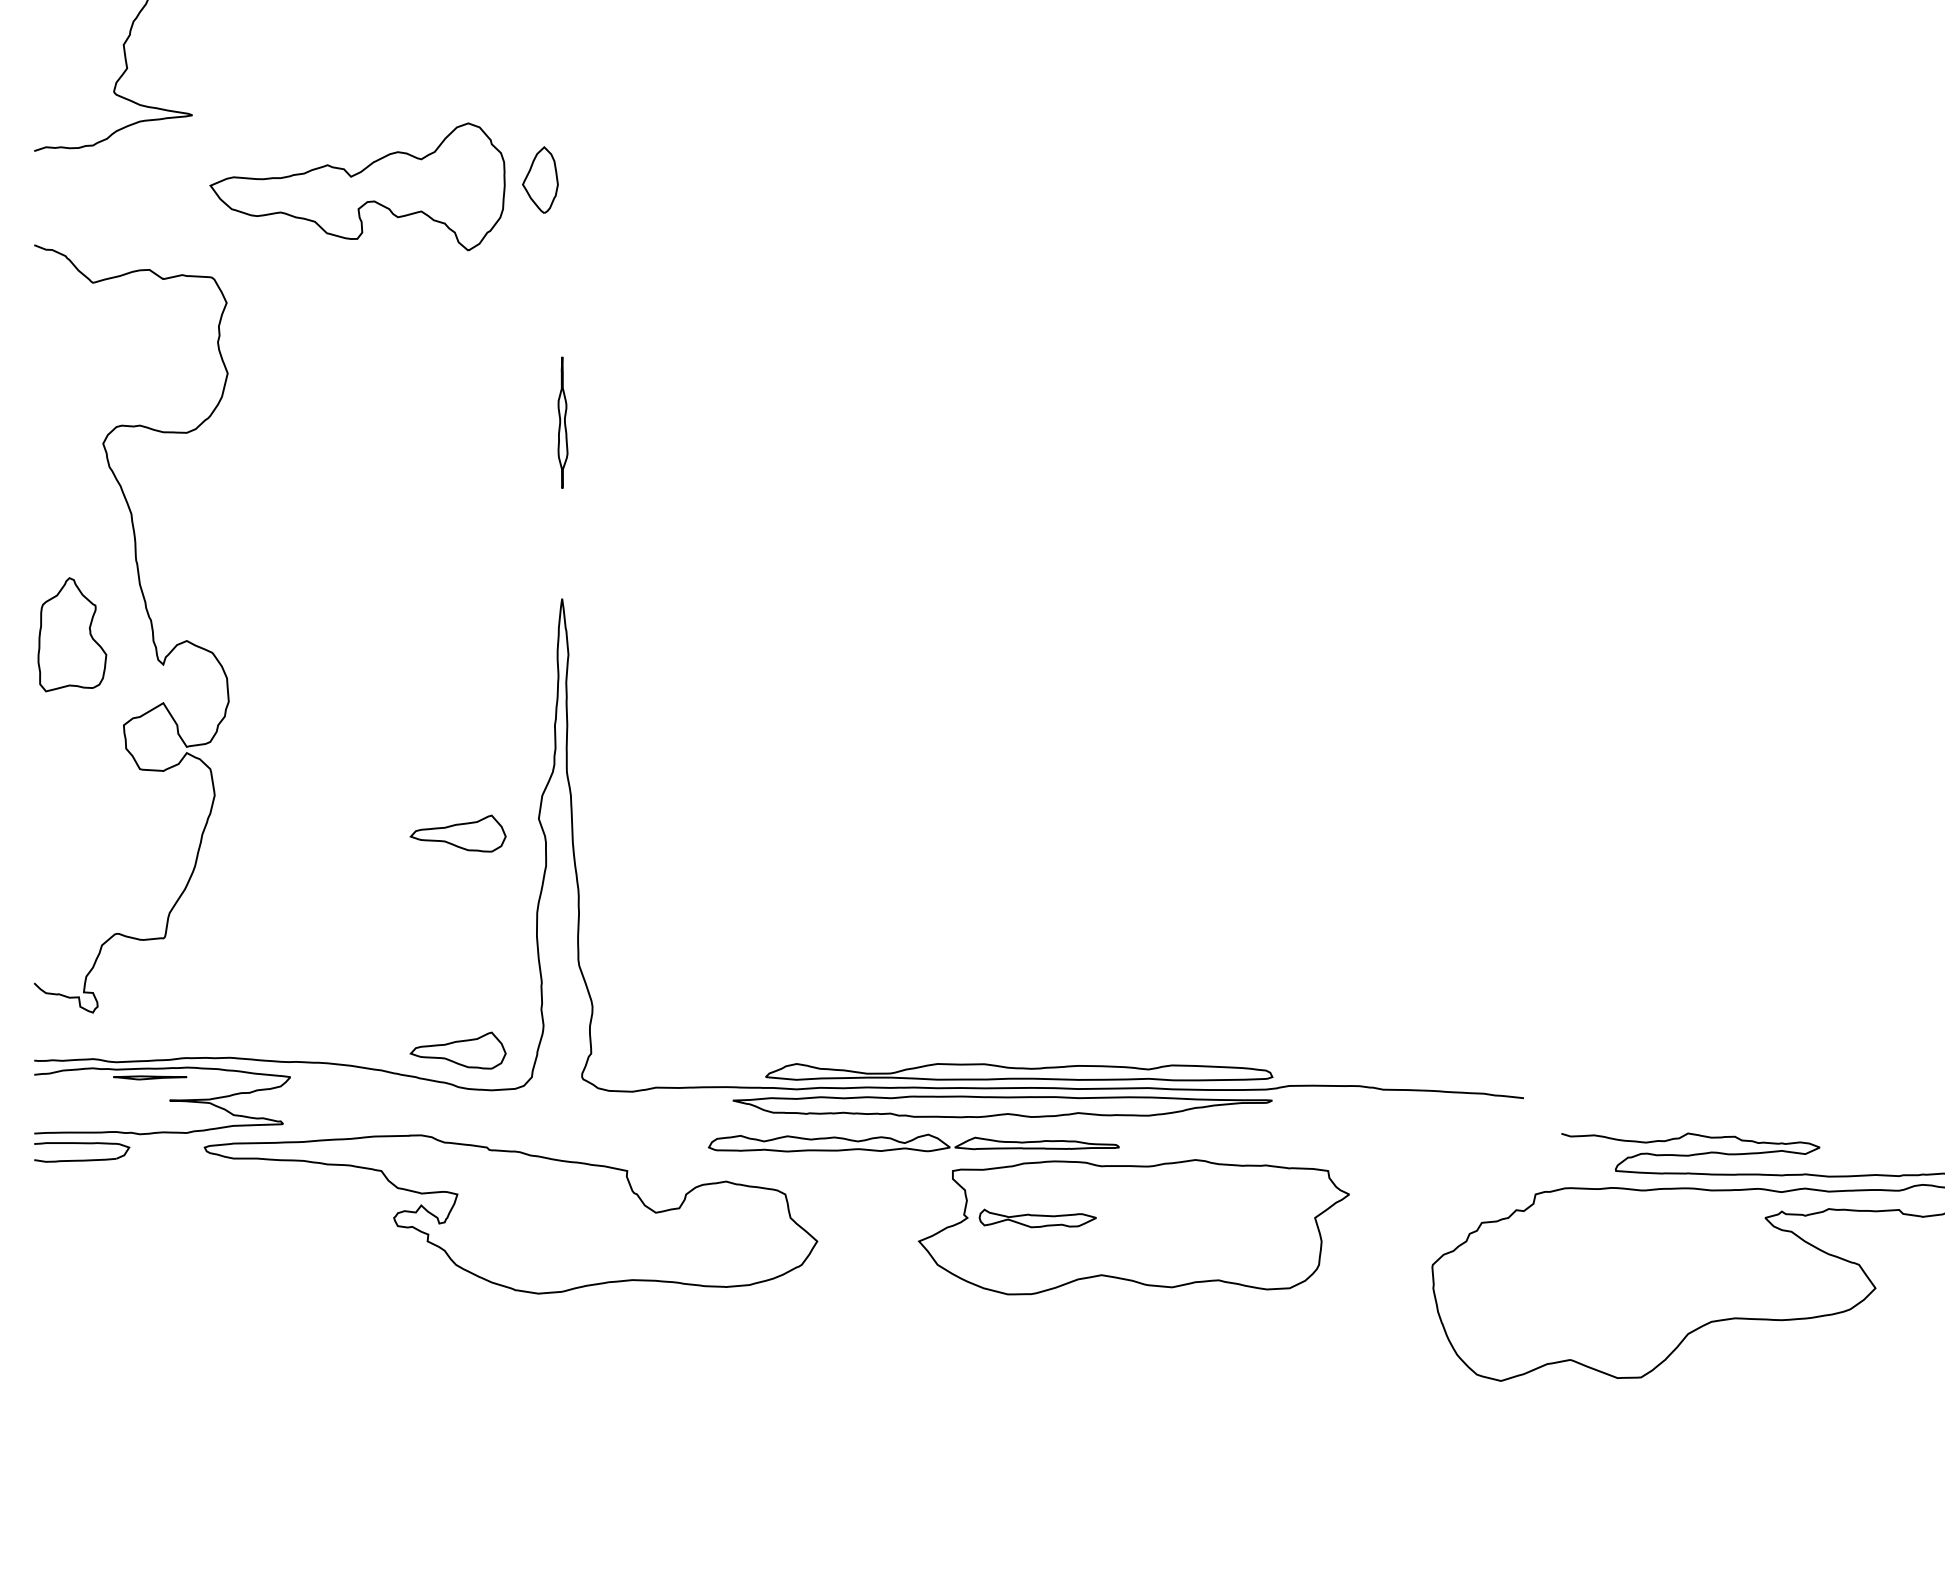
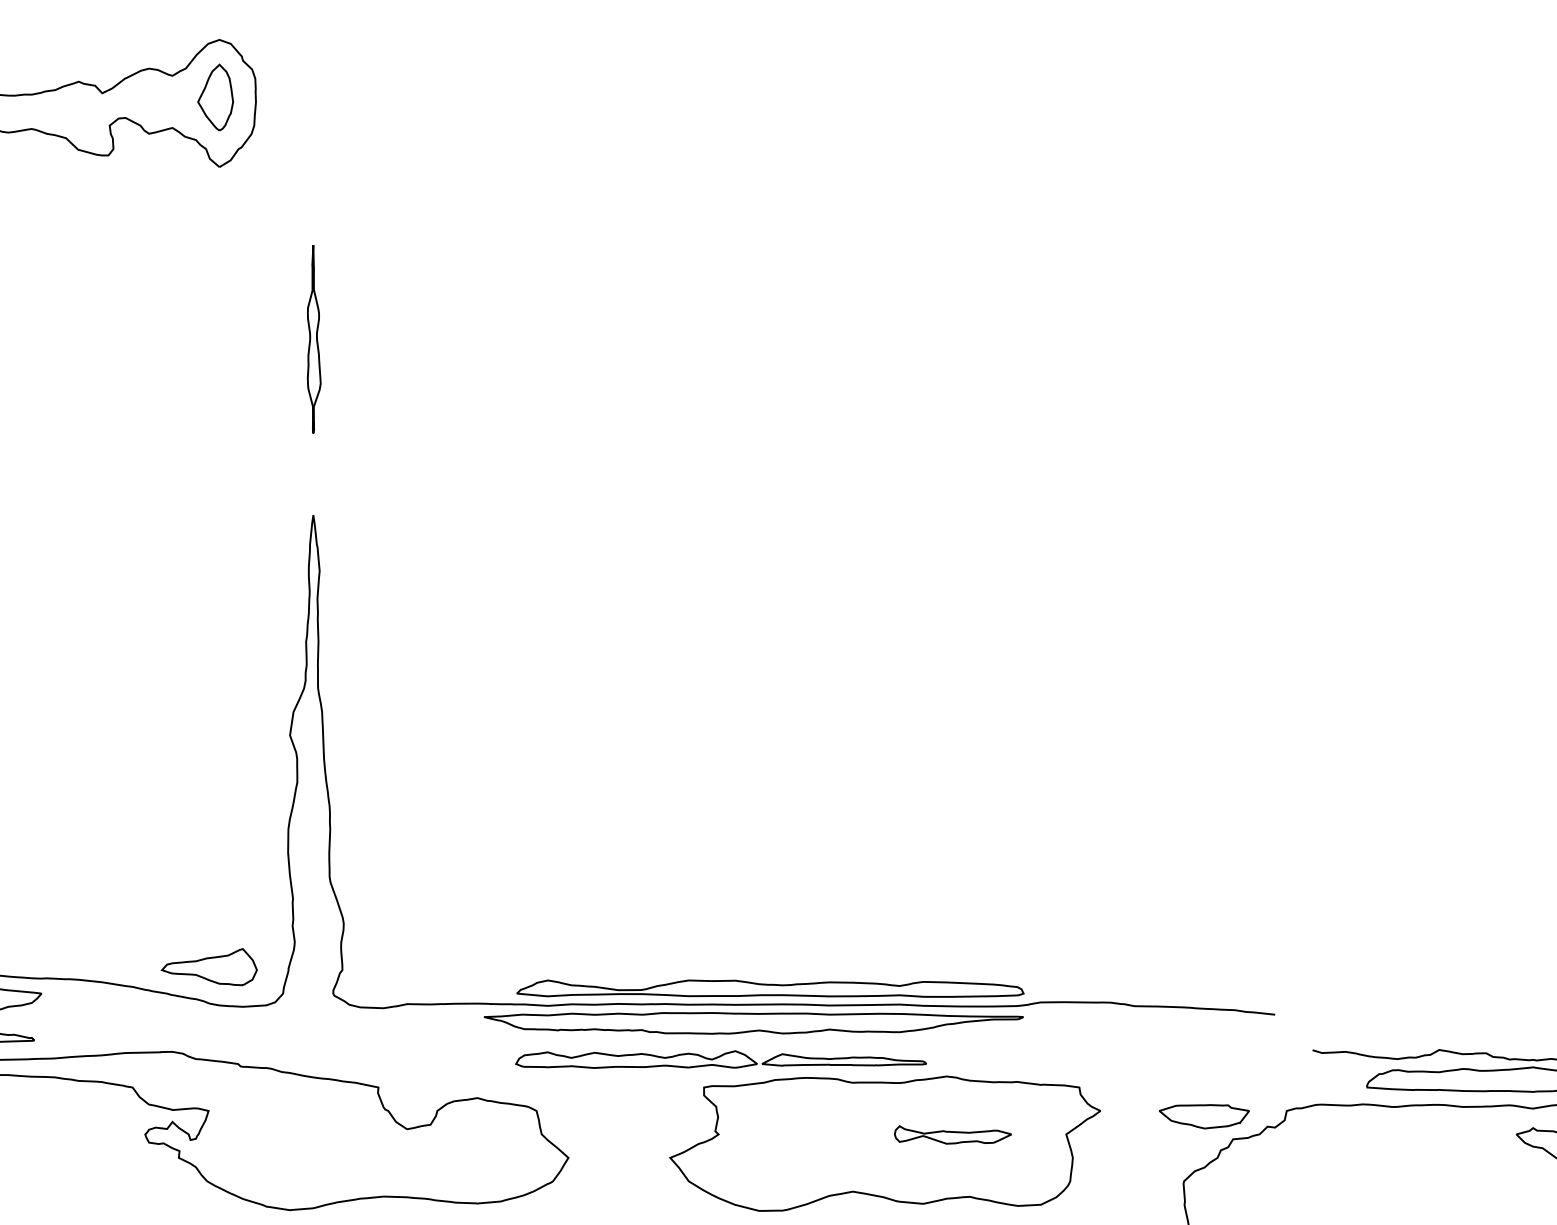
part: (540, 179) -> (215, 96), moved
part: (562, 422) -> (313, 338), size x1.43
part: (457, 833) -> (208, 749), removed
part: (913, 1142) -> (720, 1058), moved
part: (1452, 1199) -> (1203, 1115), added
part: (1037, 1218) -> (952, 1134), moved

